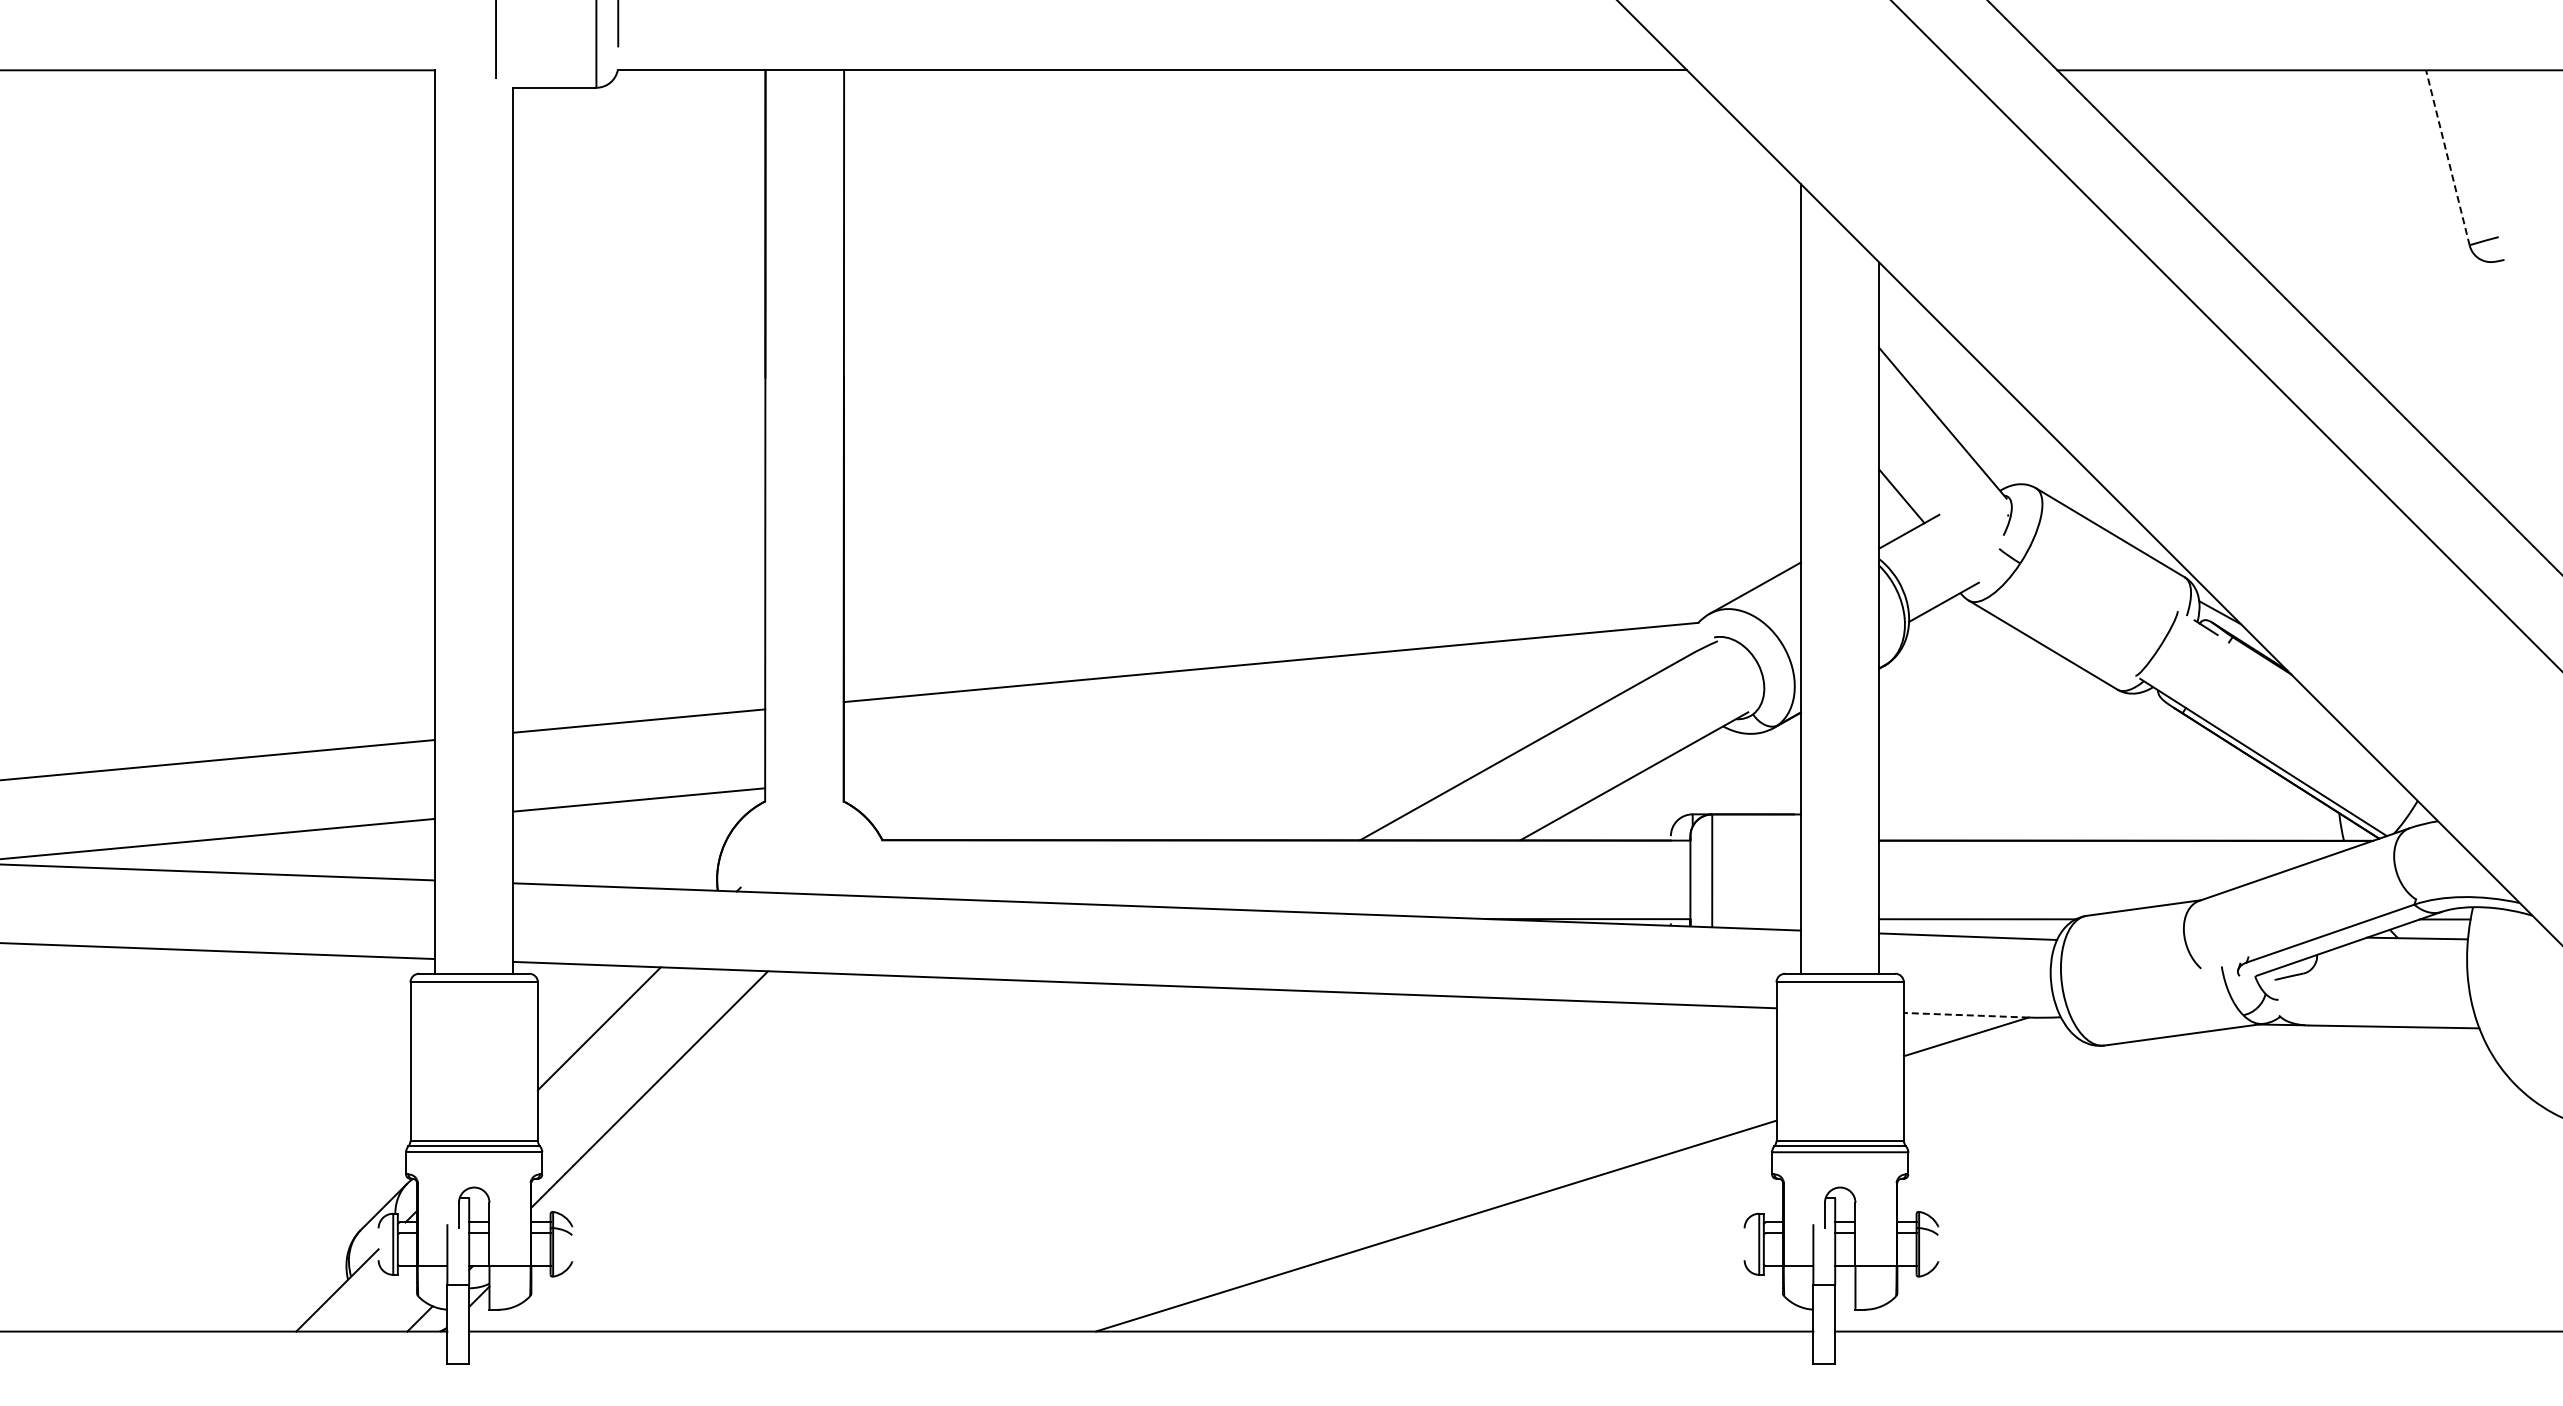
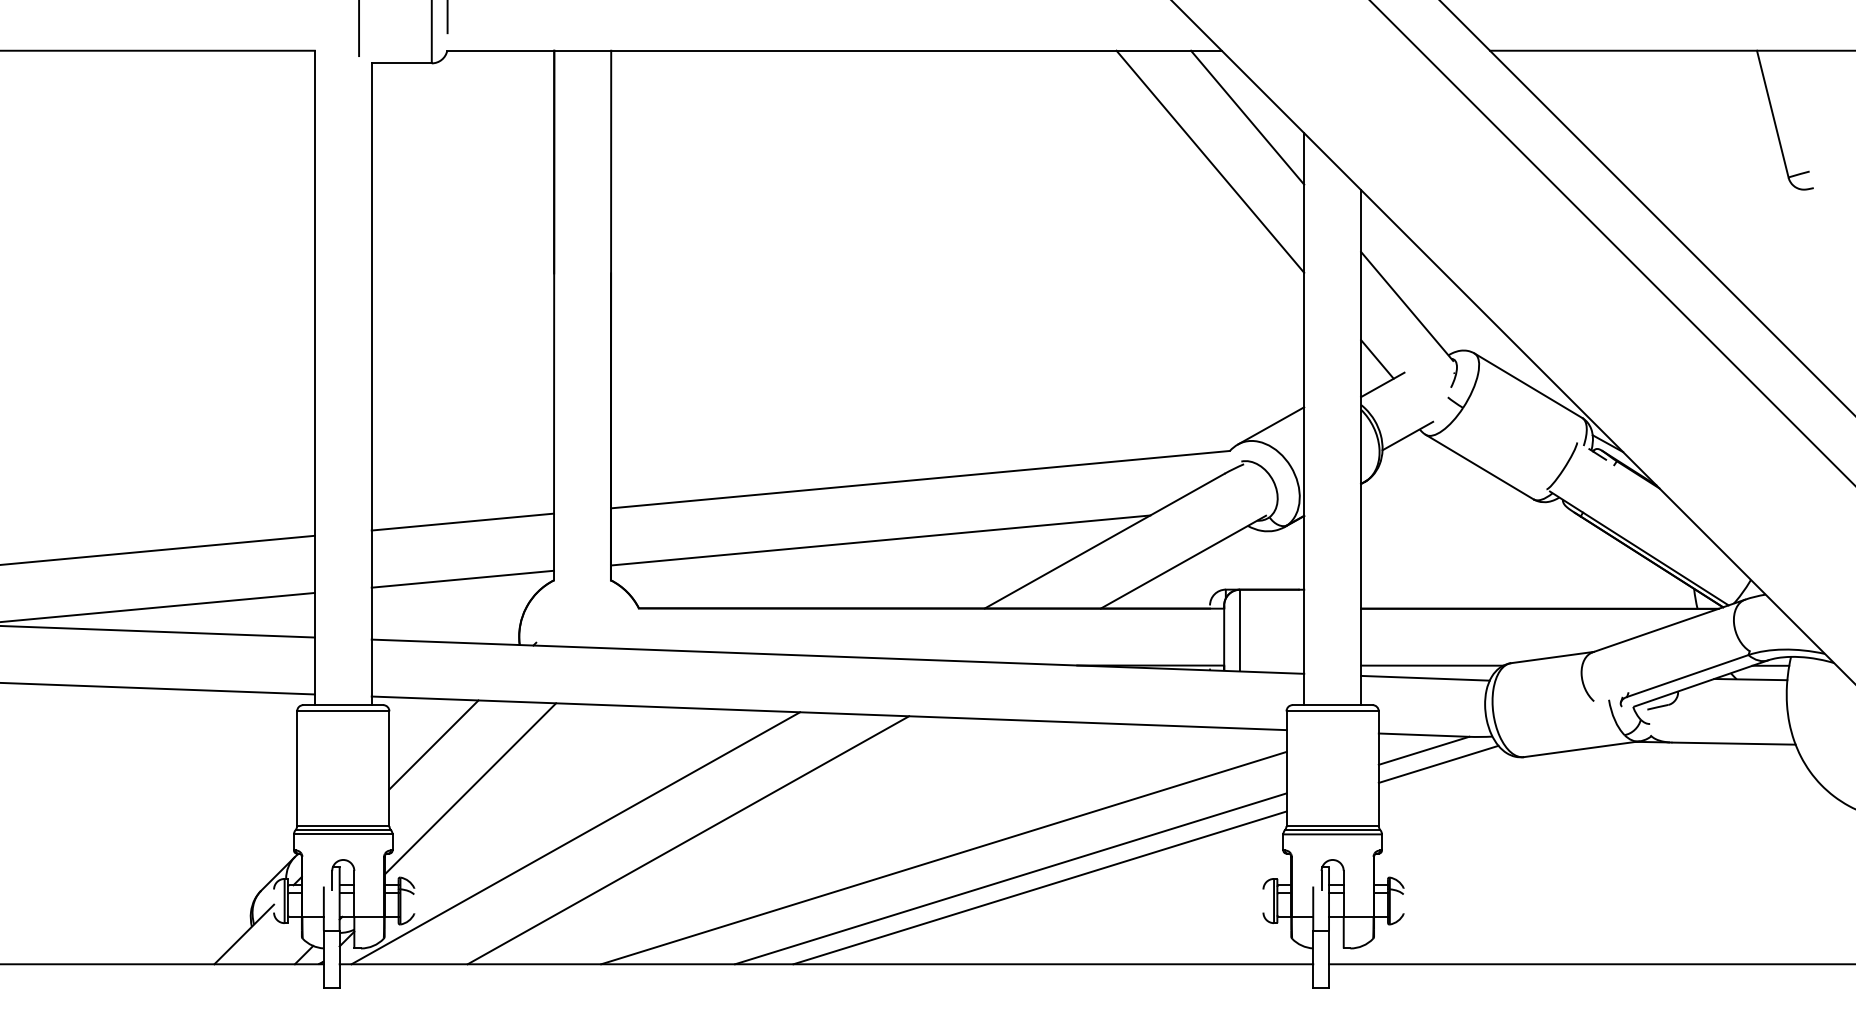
line: (2447, 157) -> (1772, 113), dashed -> solid
line: (1722, 162) -> (1247, 117), added
line: (1670, 223) -> (1209, 161), added
line: (1215, 746) -> (880, 540), added
line: (1965, 1015) -> (1423, 735), dashed -> solid
line: (1986, 1055) -> (1438, 764), added
line: (794, 1157) -> (575, 838), added
line: (950, 1160) -> (688, 840), added
line: (1303, 1184) -> (943, 857), added
line: (1395, 1213) -> (1010, 878), added

